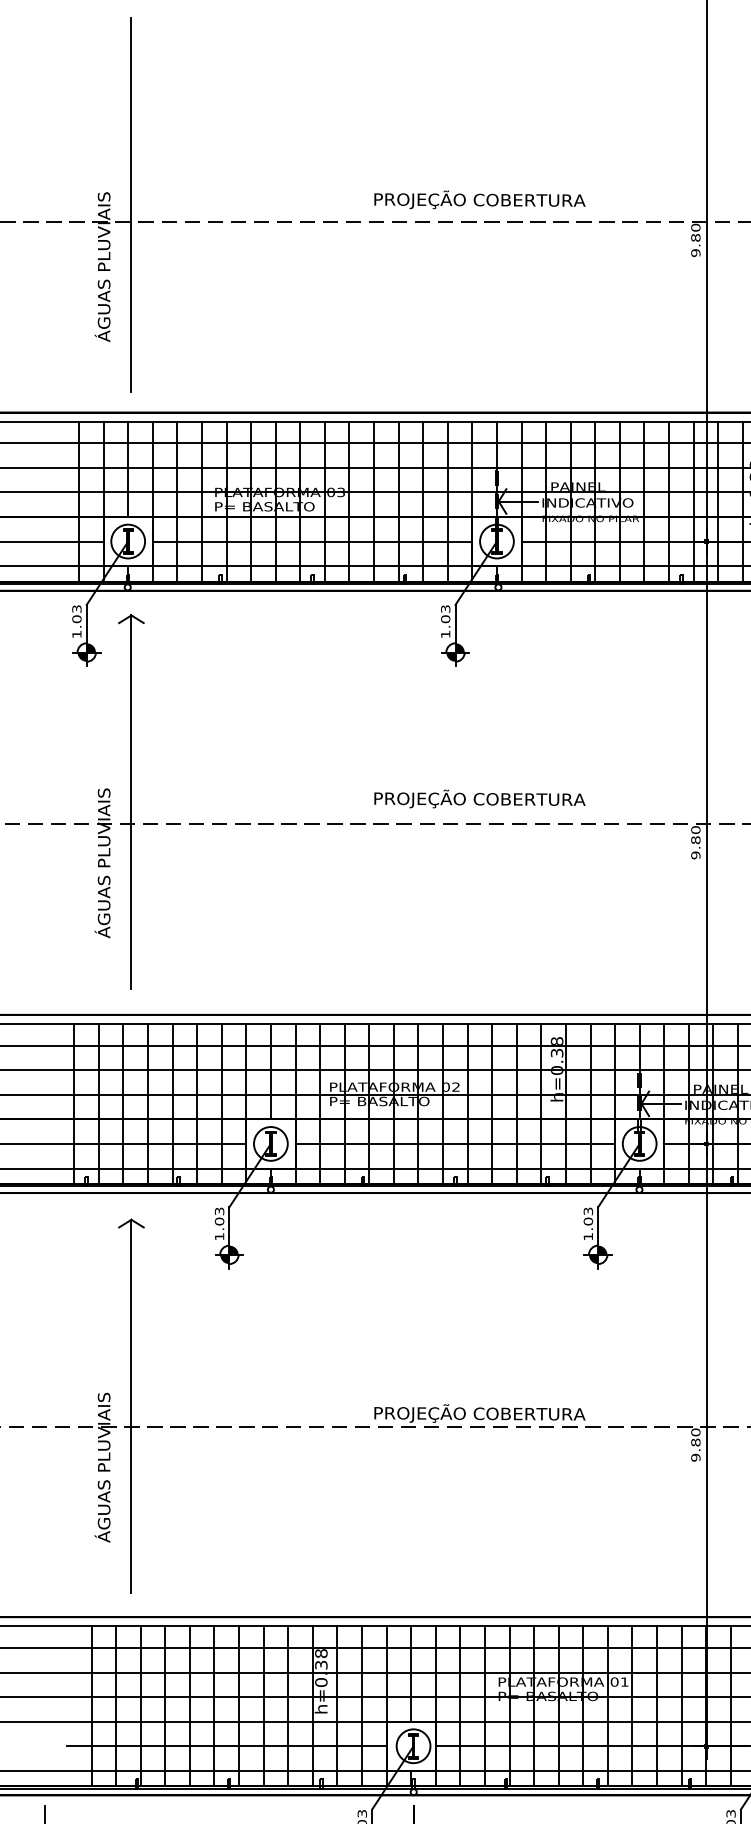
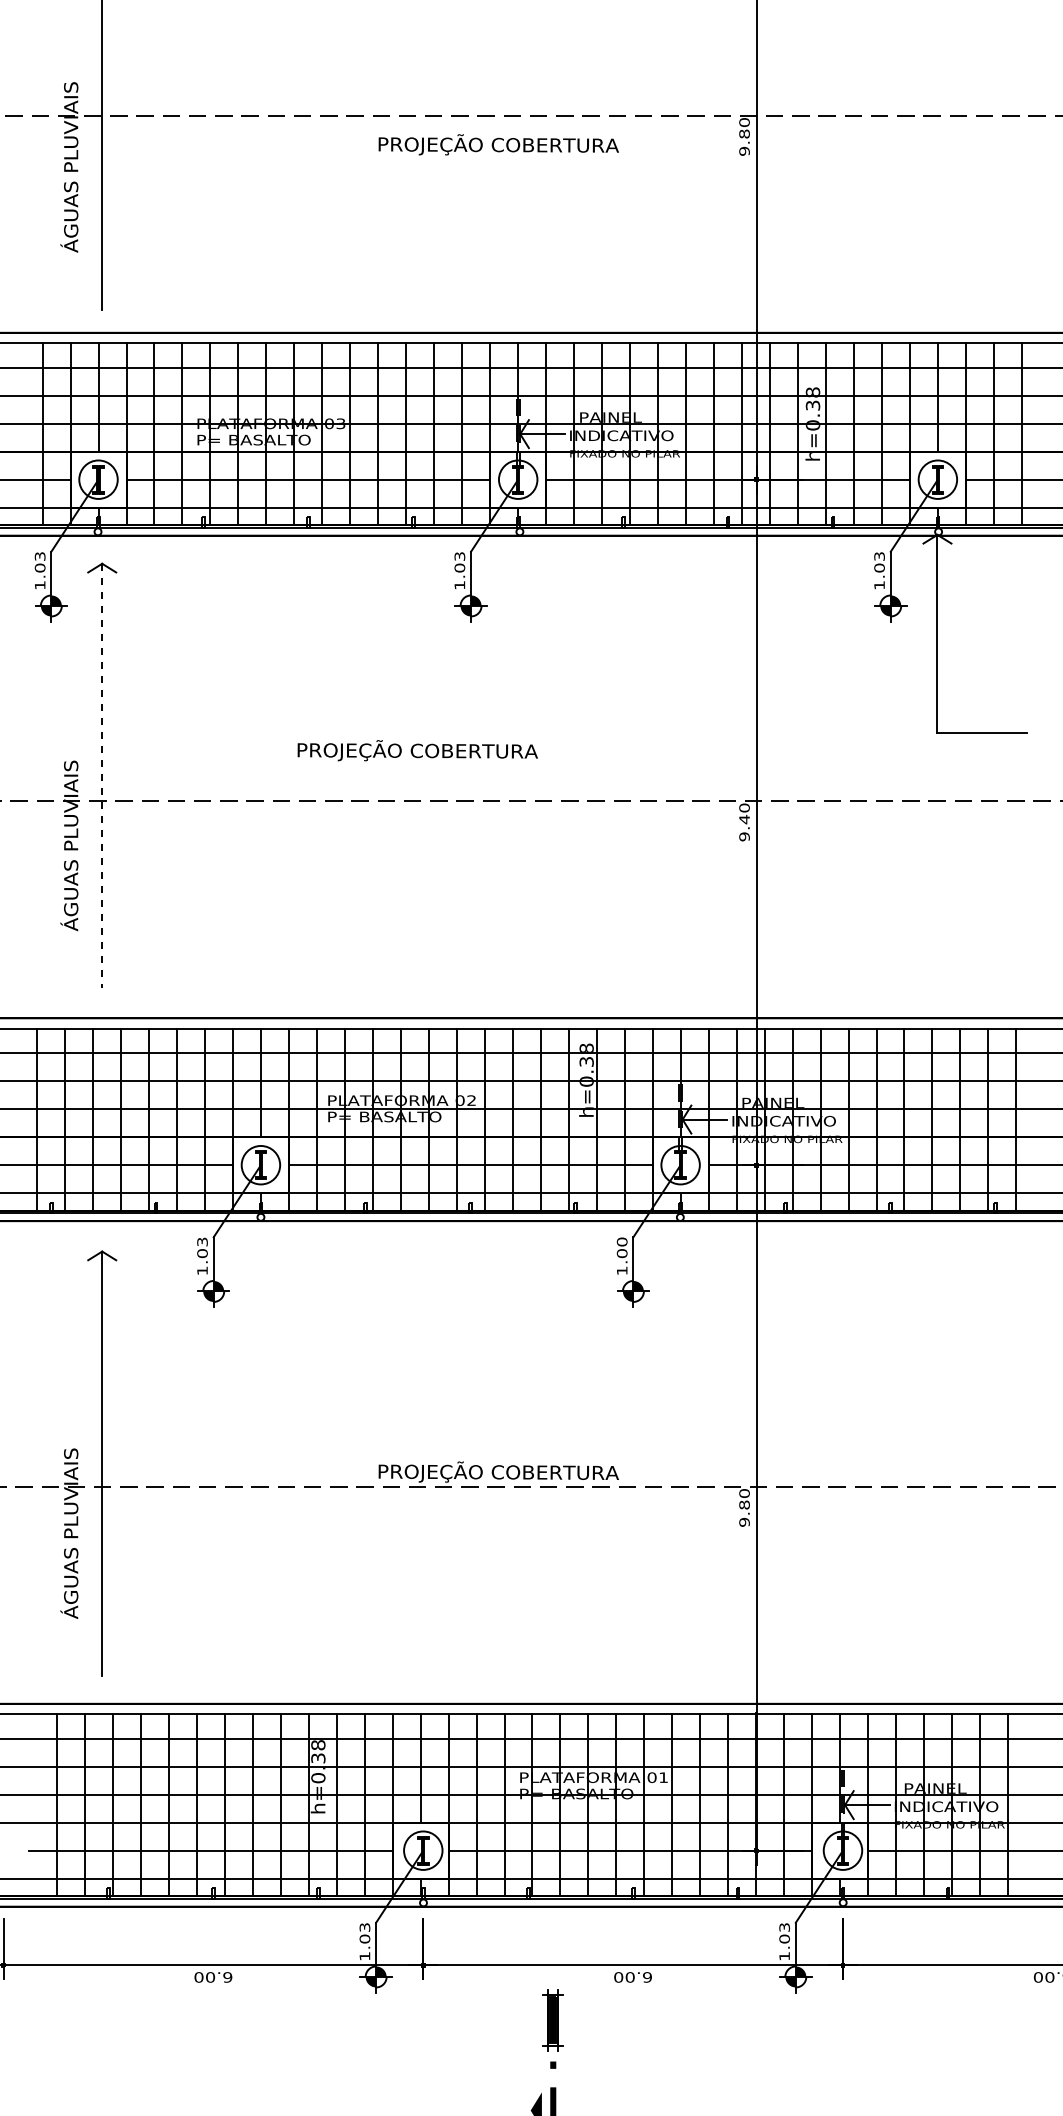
text: (479, 199) -> (498, 144), moved
text: (479, 798) -> (417, 750), moved
line: (131, 802) -> (102, 776), solid -> dashed
text: (695, 840) -> (744, 819), 9.80 -> 9.40
text: (587, 1210) -> (621, 1241), 1.03 -> 1.00

